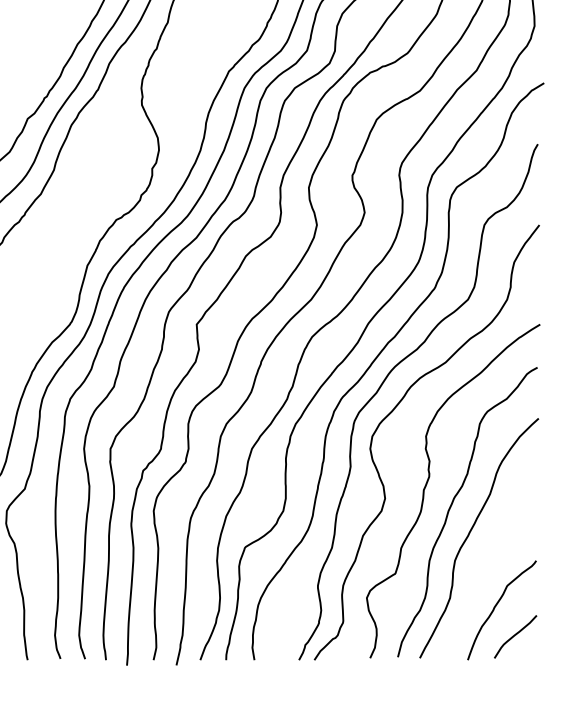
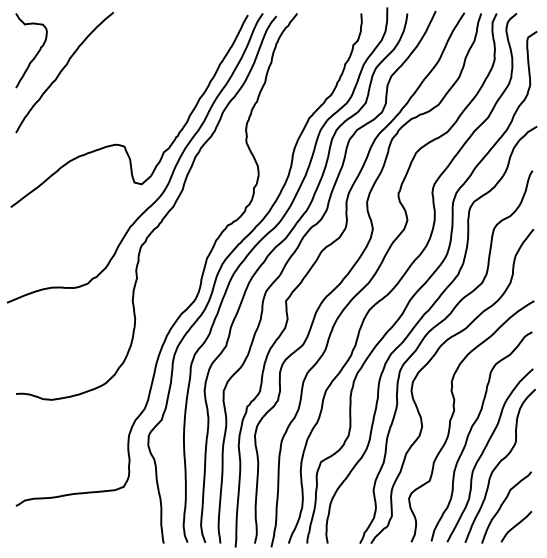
curve: (492, 550) -> (499, 464), added

